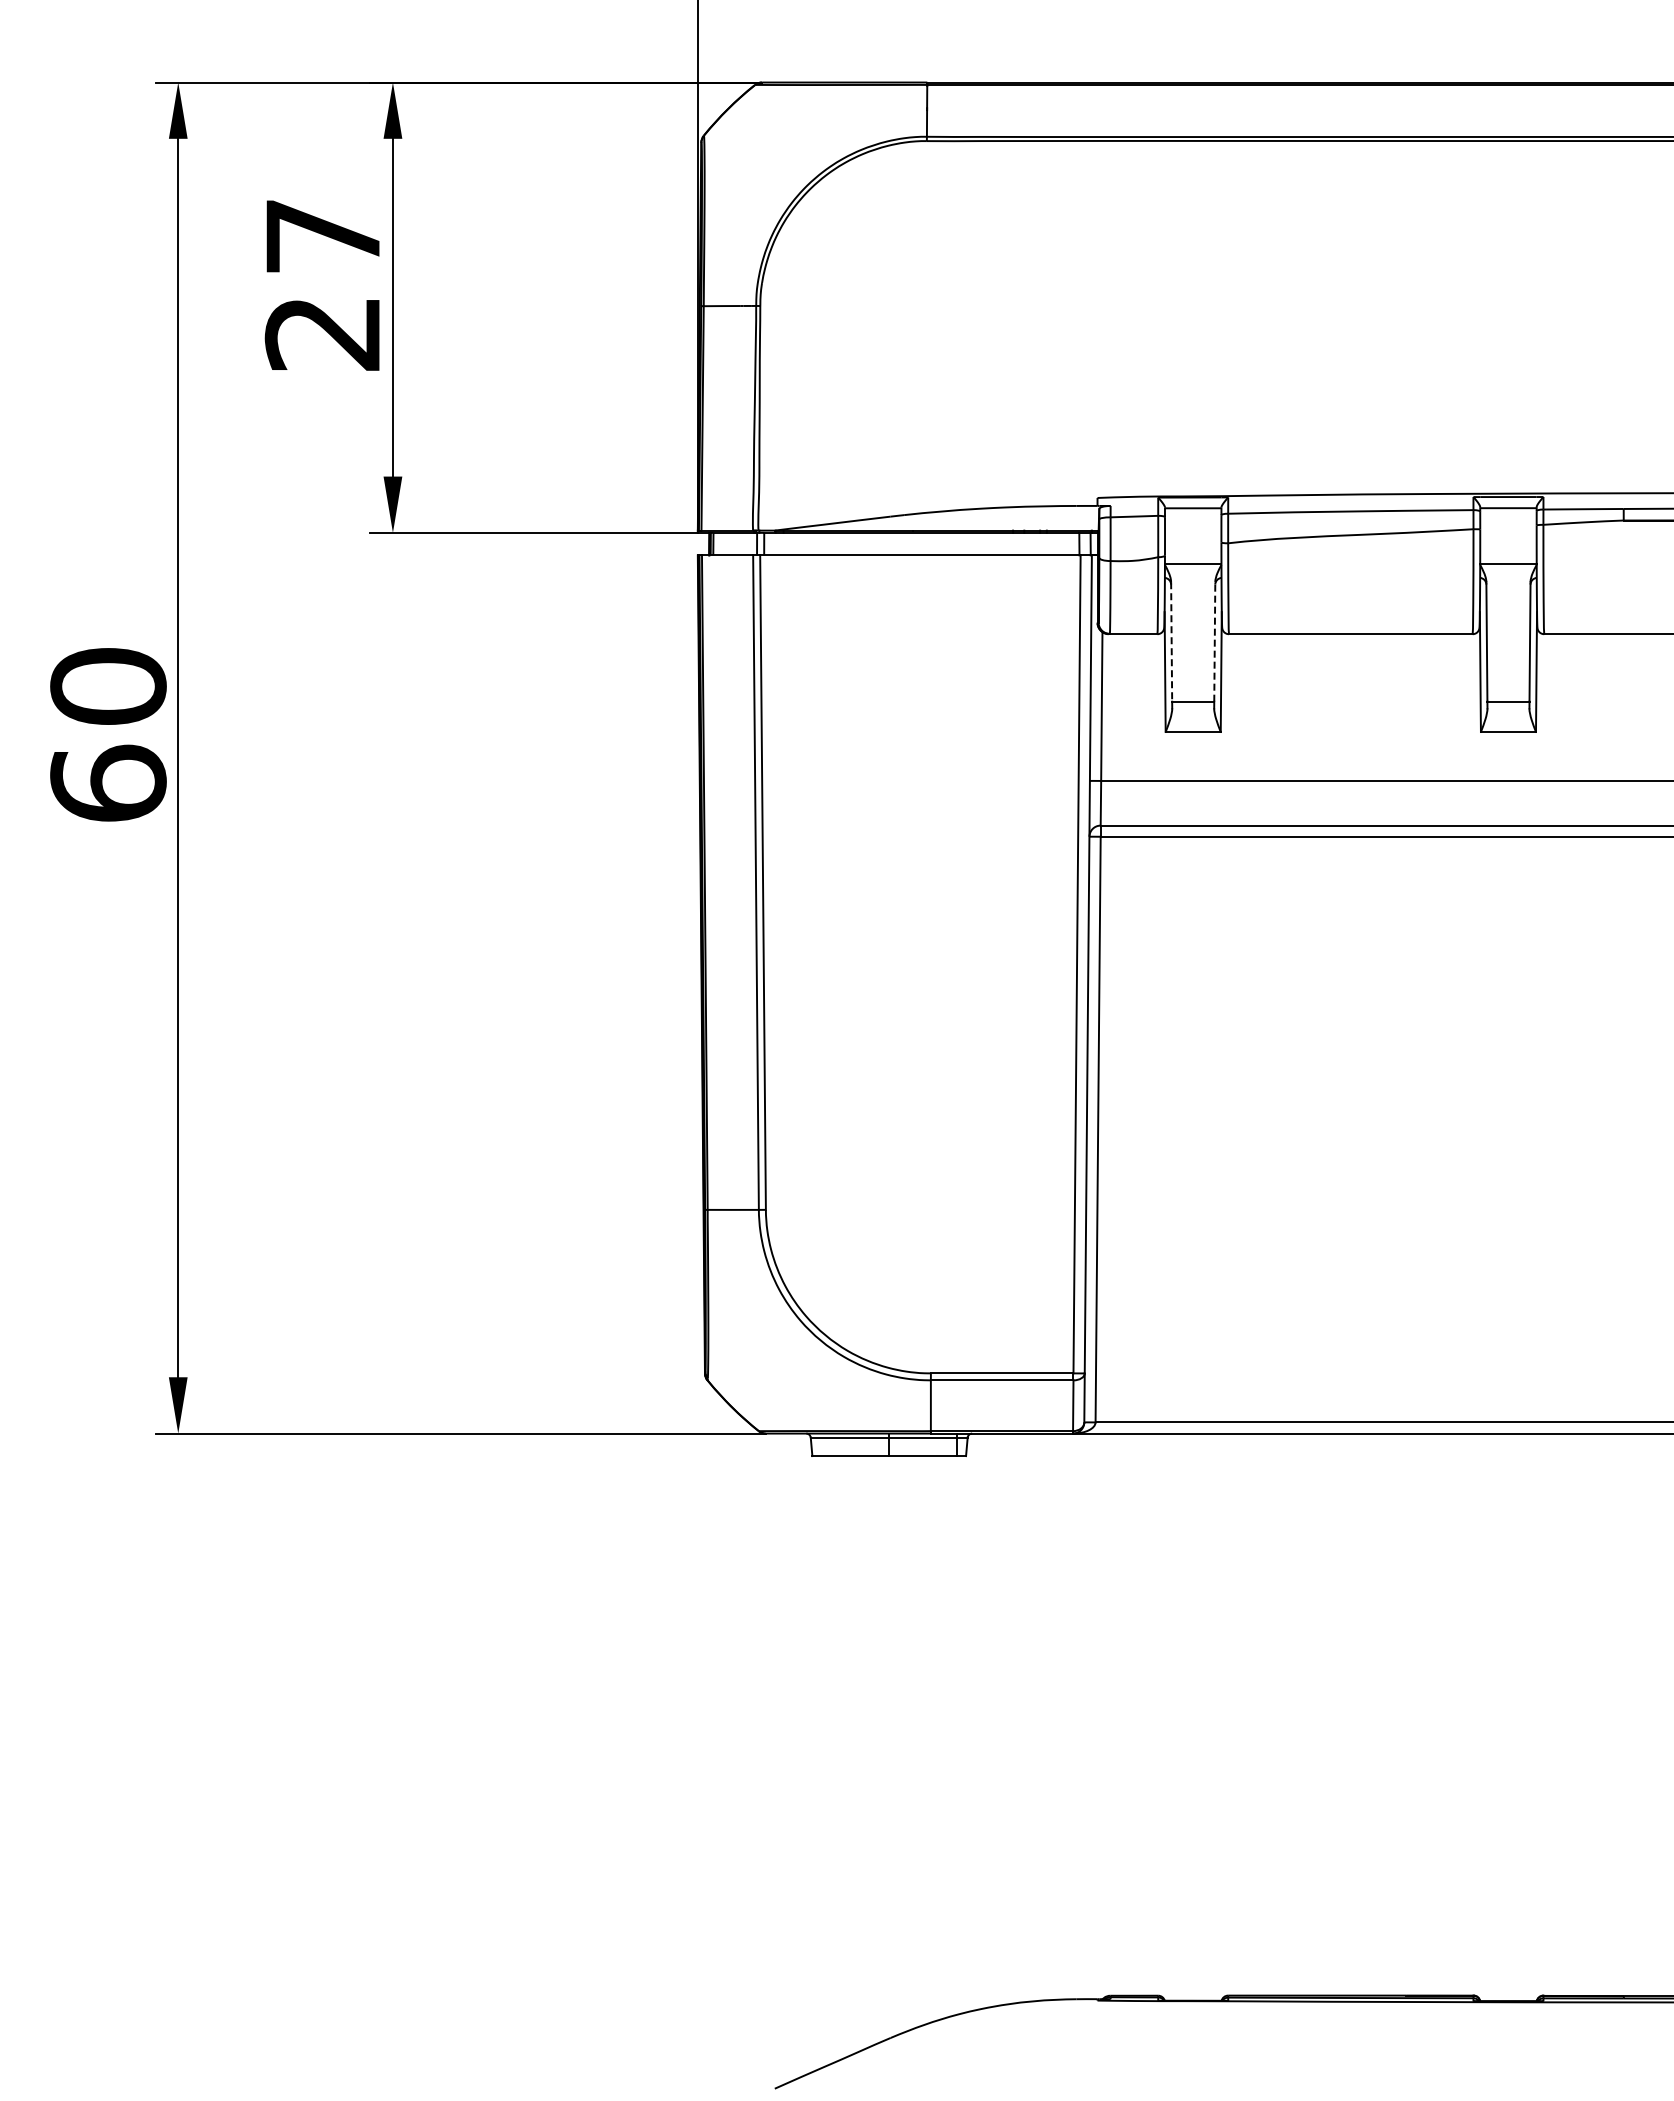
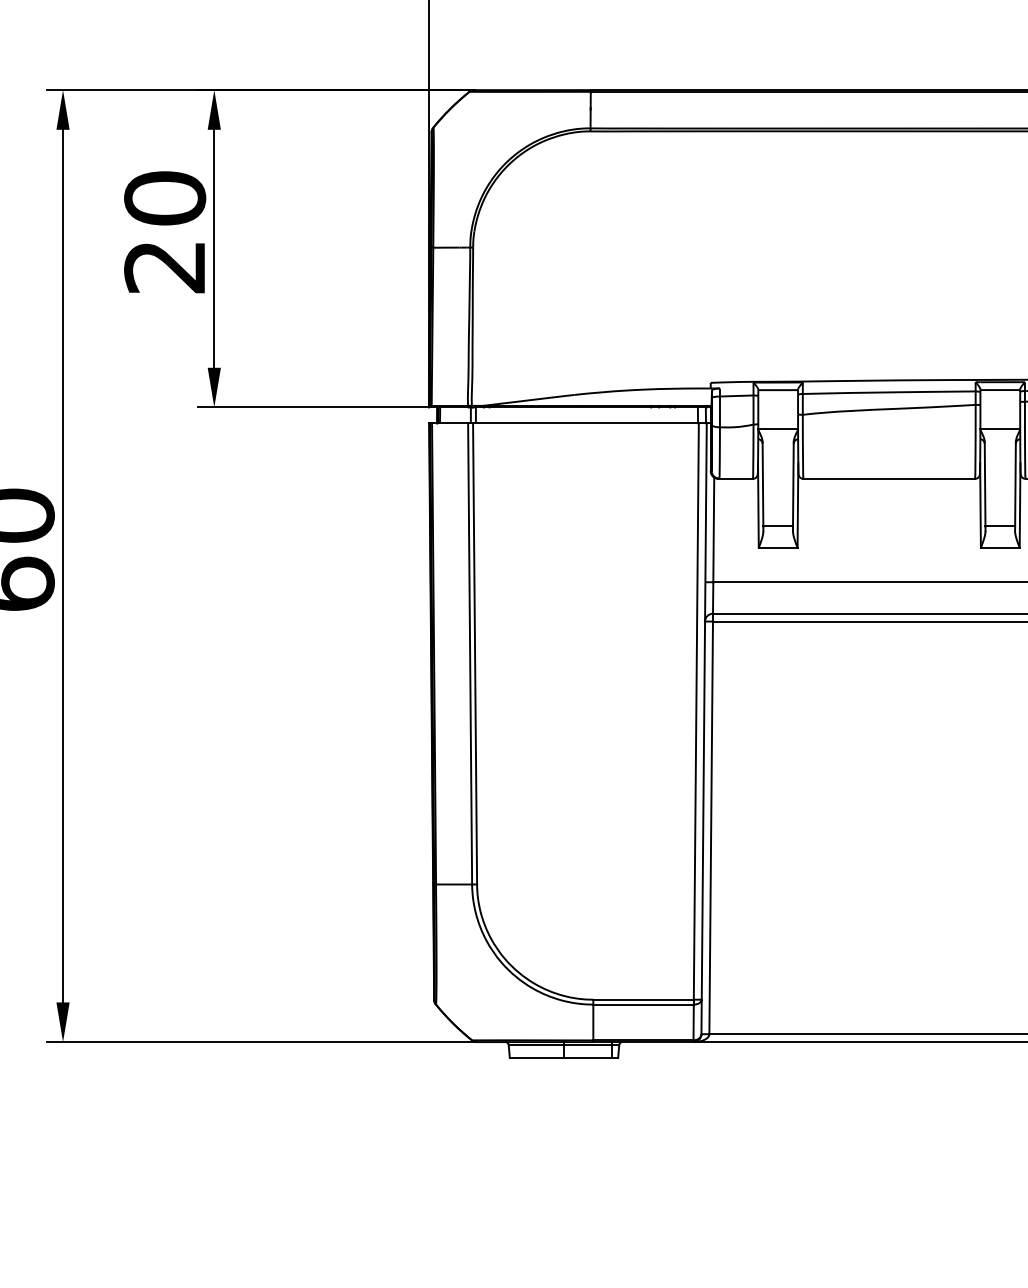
text: (322, 235) -> (164, 197), 27 -> 20
line: (1171, 641) -> (762, 483), dashed -> solid
line: (1214, 641) -> (793, 483), dashed -> solid

